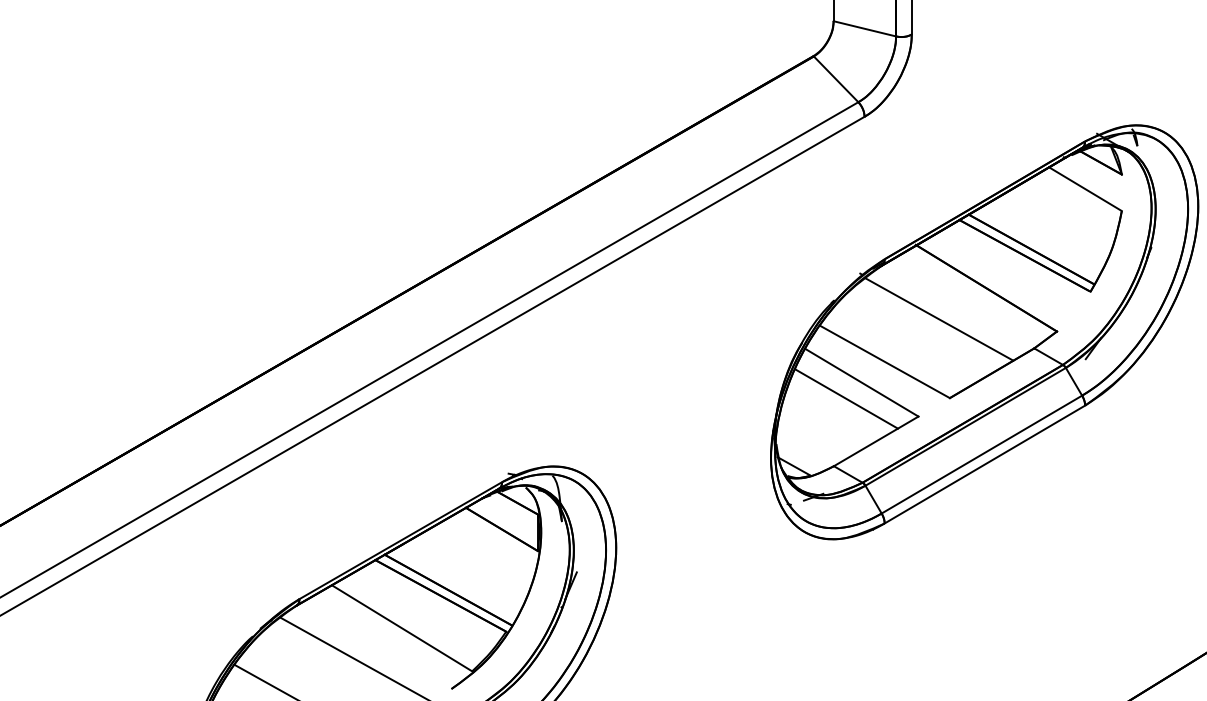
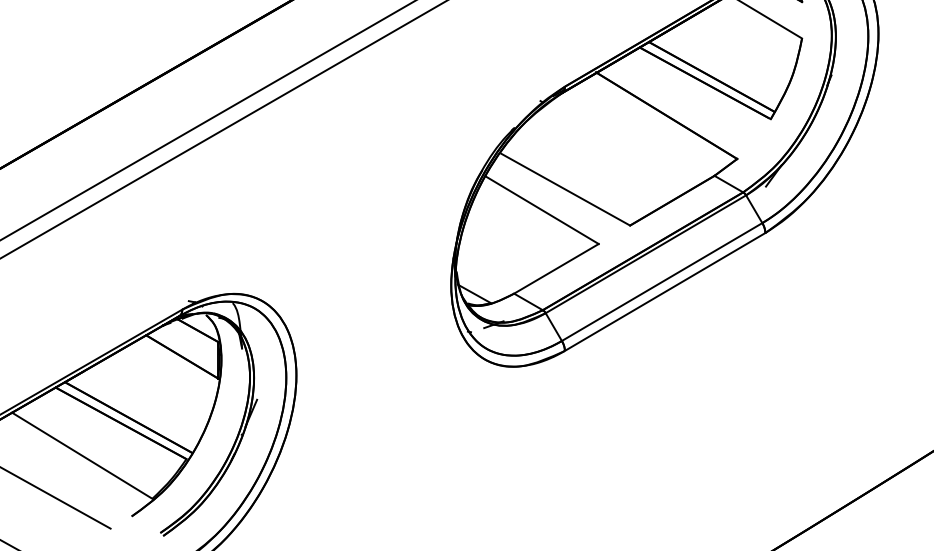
line: (939, 319) -> (619, 146), removed
line: (846, 398) -> (526, 225), removed

